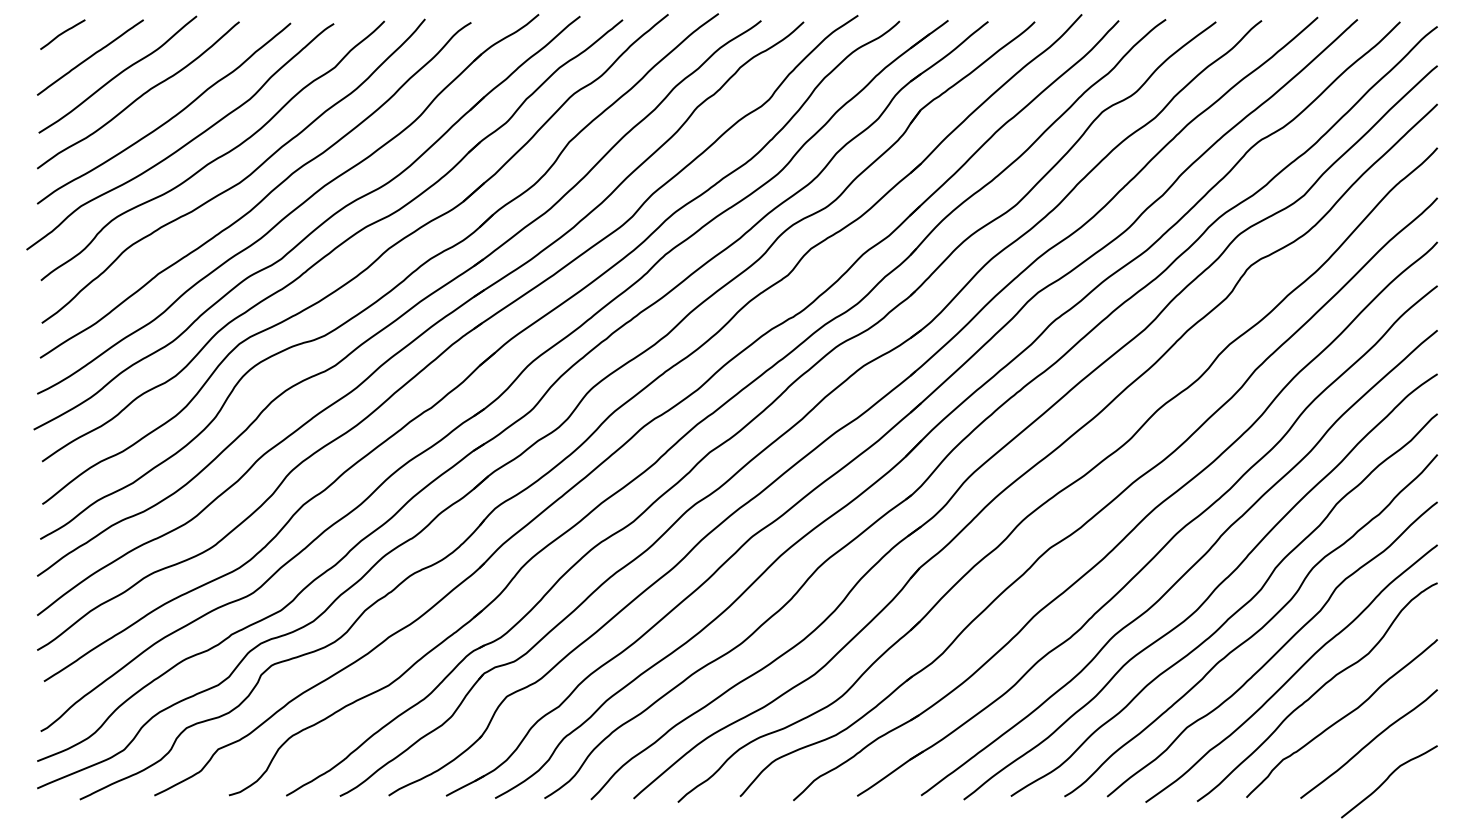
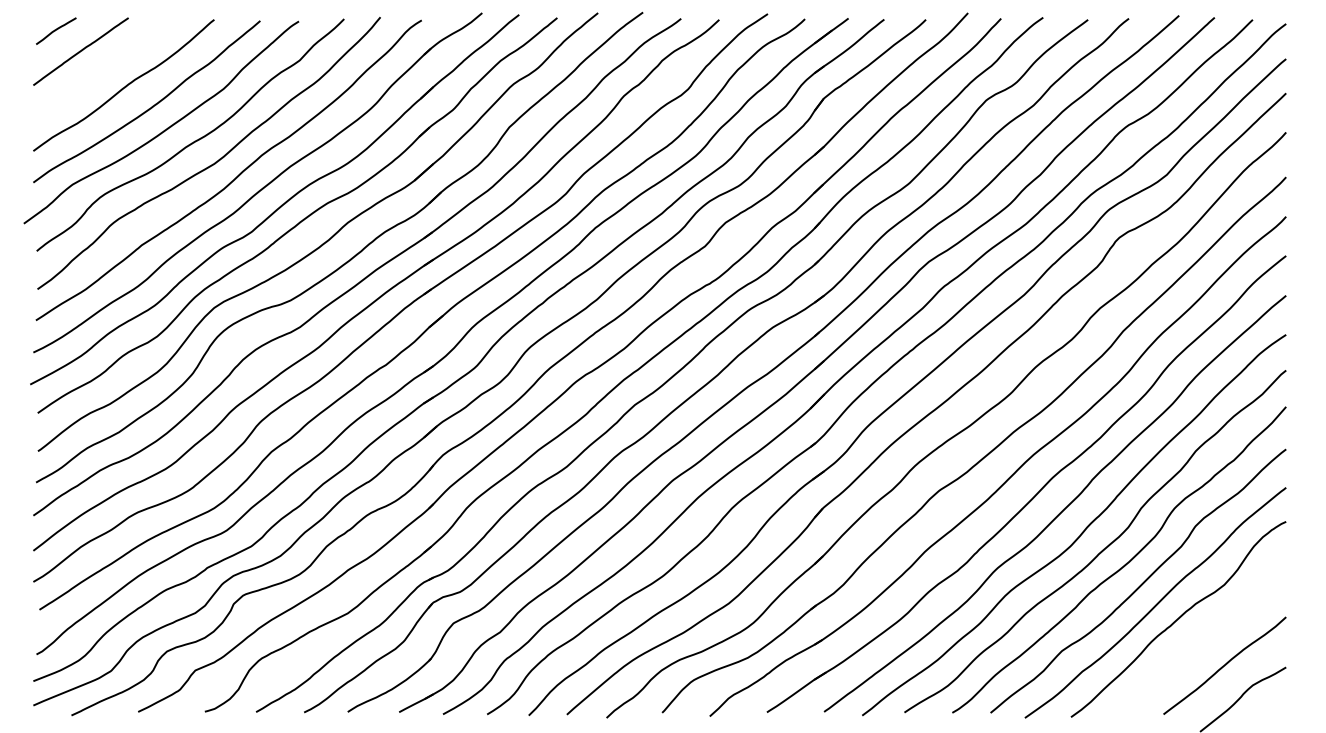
curve: (117, 74) -> (105, 66), removed
curve: (1341, 718) -> (1200, 642), removed

